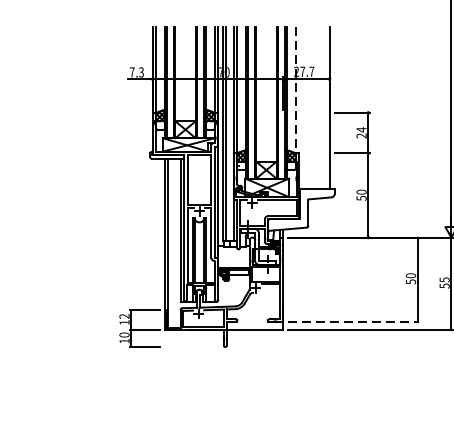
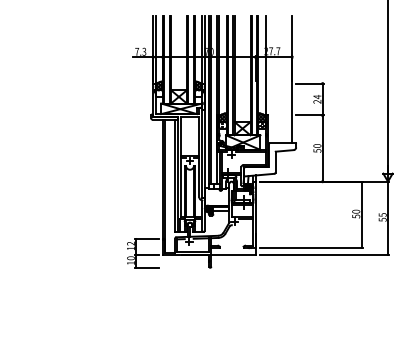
line: (295, 91) -> (265, 66), dashed -> solid
line: (354, 321) -> (311, 247), dashed -> solid

